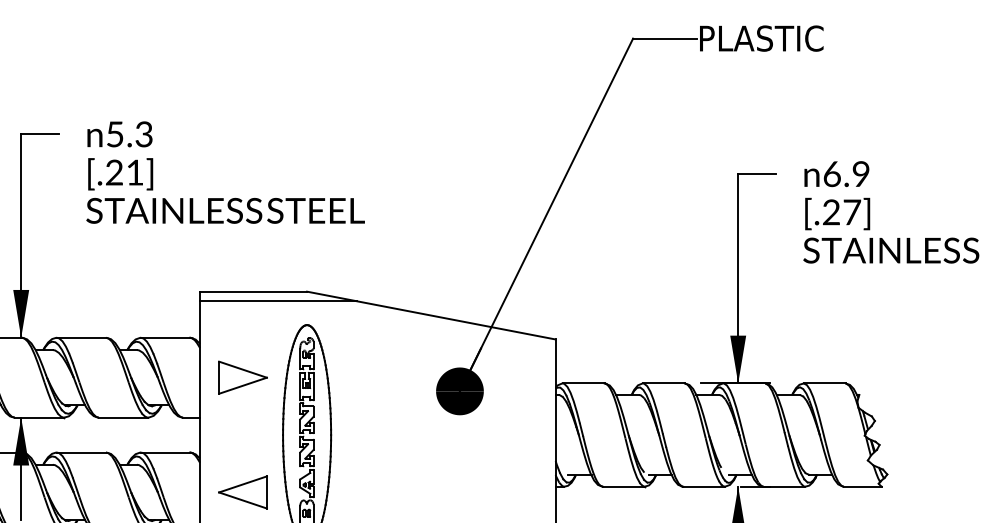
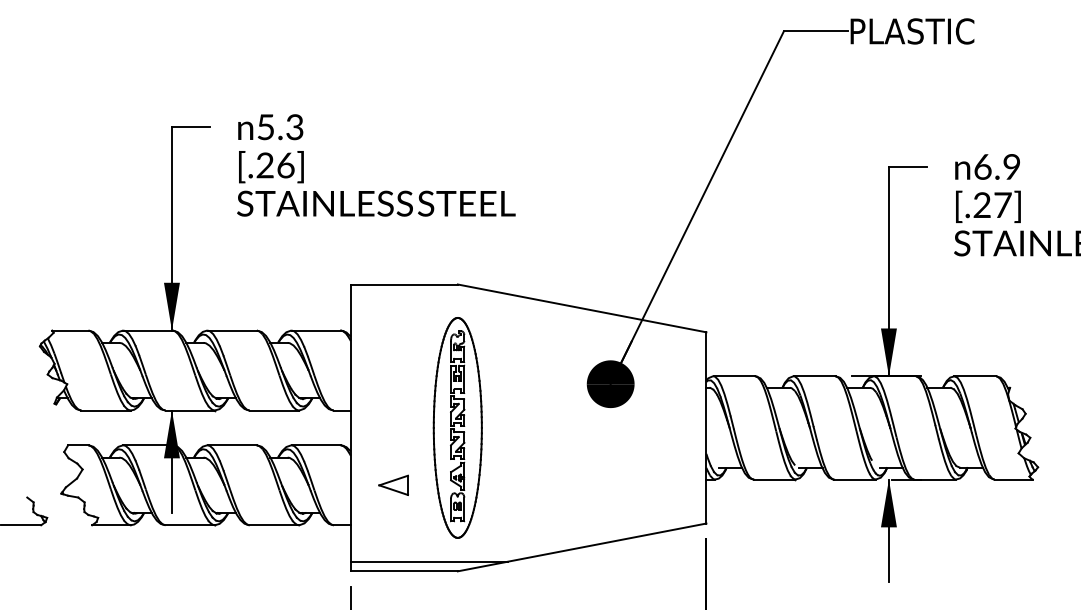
text: (134, 172) -> (285, 165), [.21] -> [.26]
line: (277, 301) -> (428, 294), removed
part: (242, 377) -> (393, 370), removed
part: (242, 492) -> (393, 485), size x0.6

